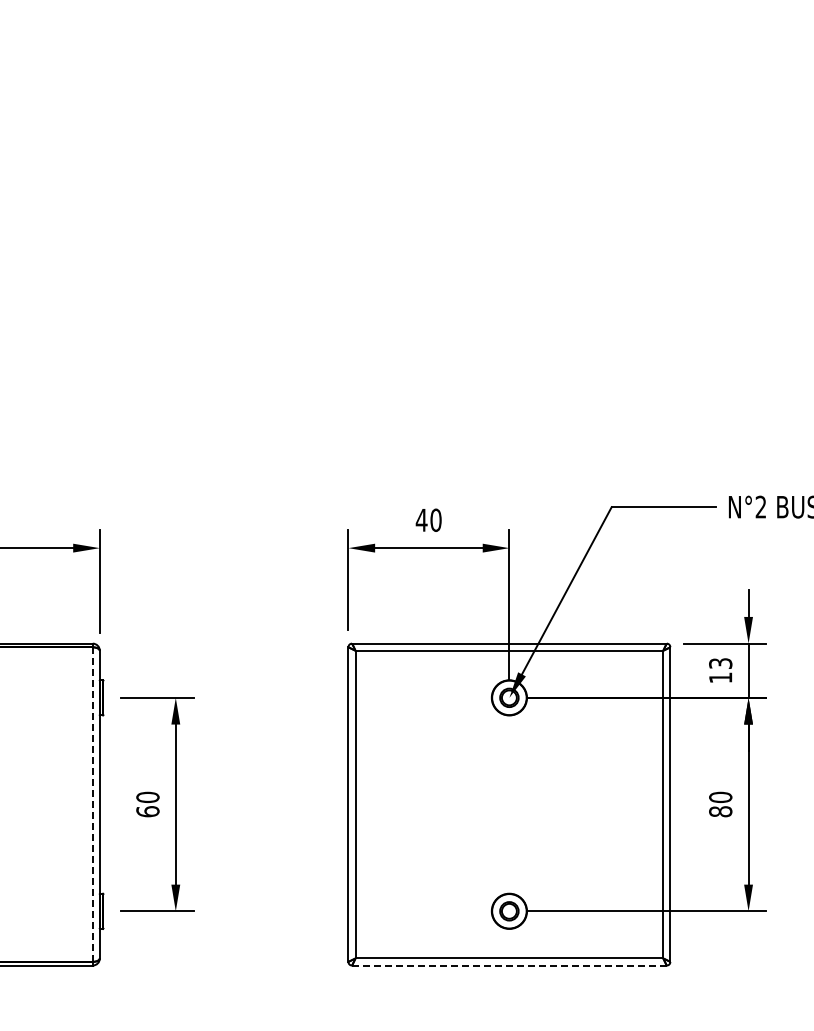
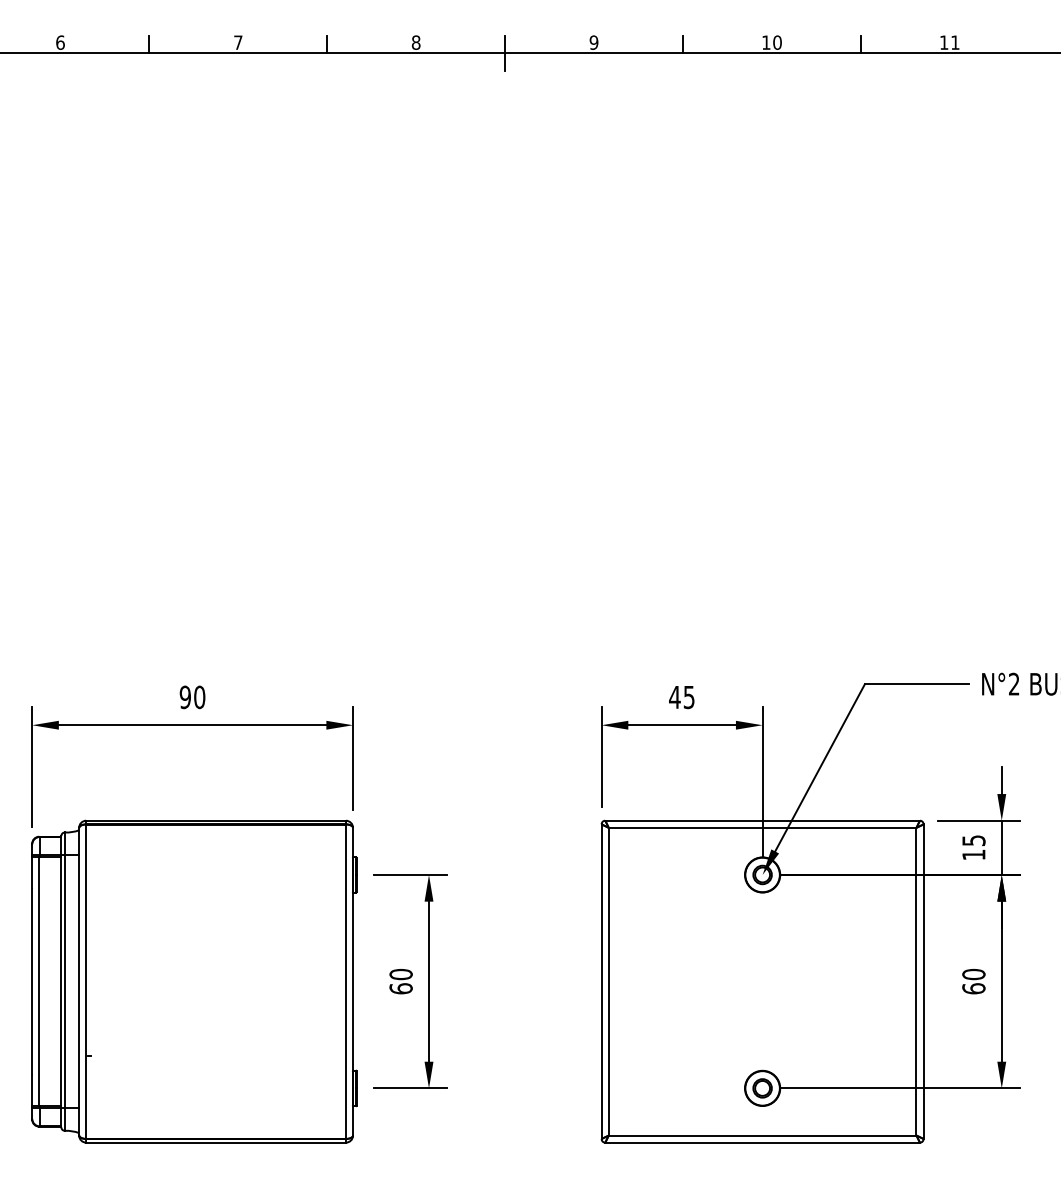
text: (435, 520) -> (688, 697), 40 -> 45
text: (720, 663) -> (973, 840), 13 -> 15
line: (92, 805) -> (345, 982), dashed -> solid
text: (720, 811) -> (973, 988), 80 -> 60
line: (510, 965) -> (763, 1142), dashed -> solid

